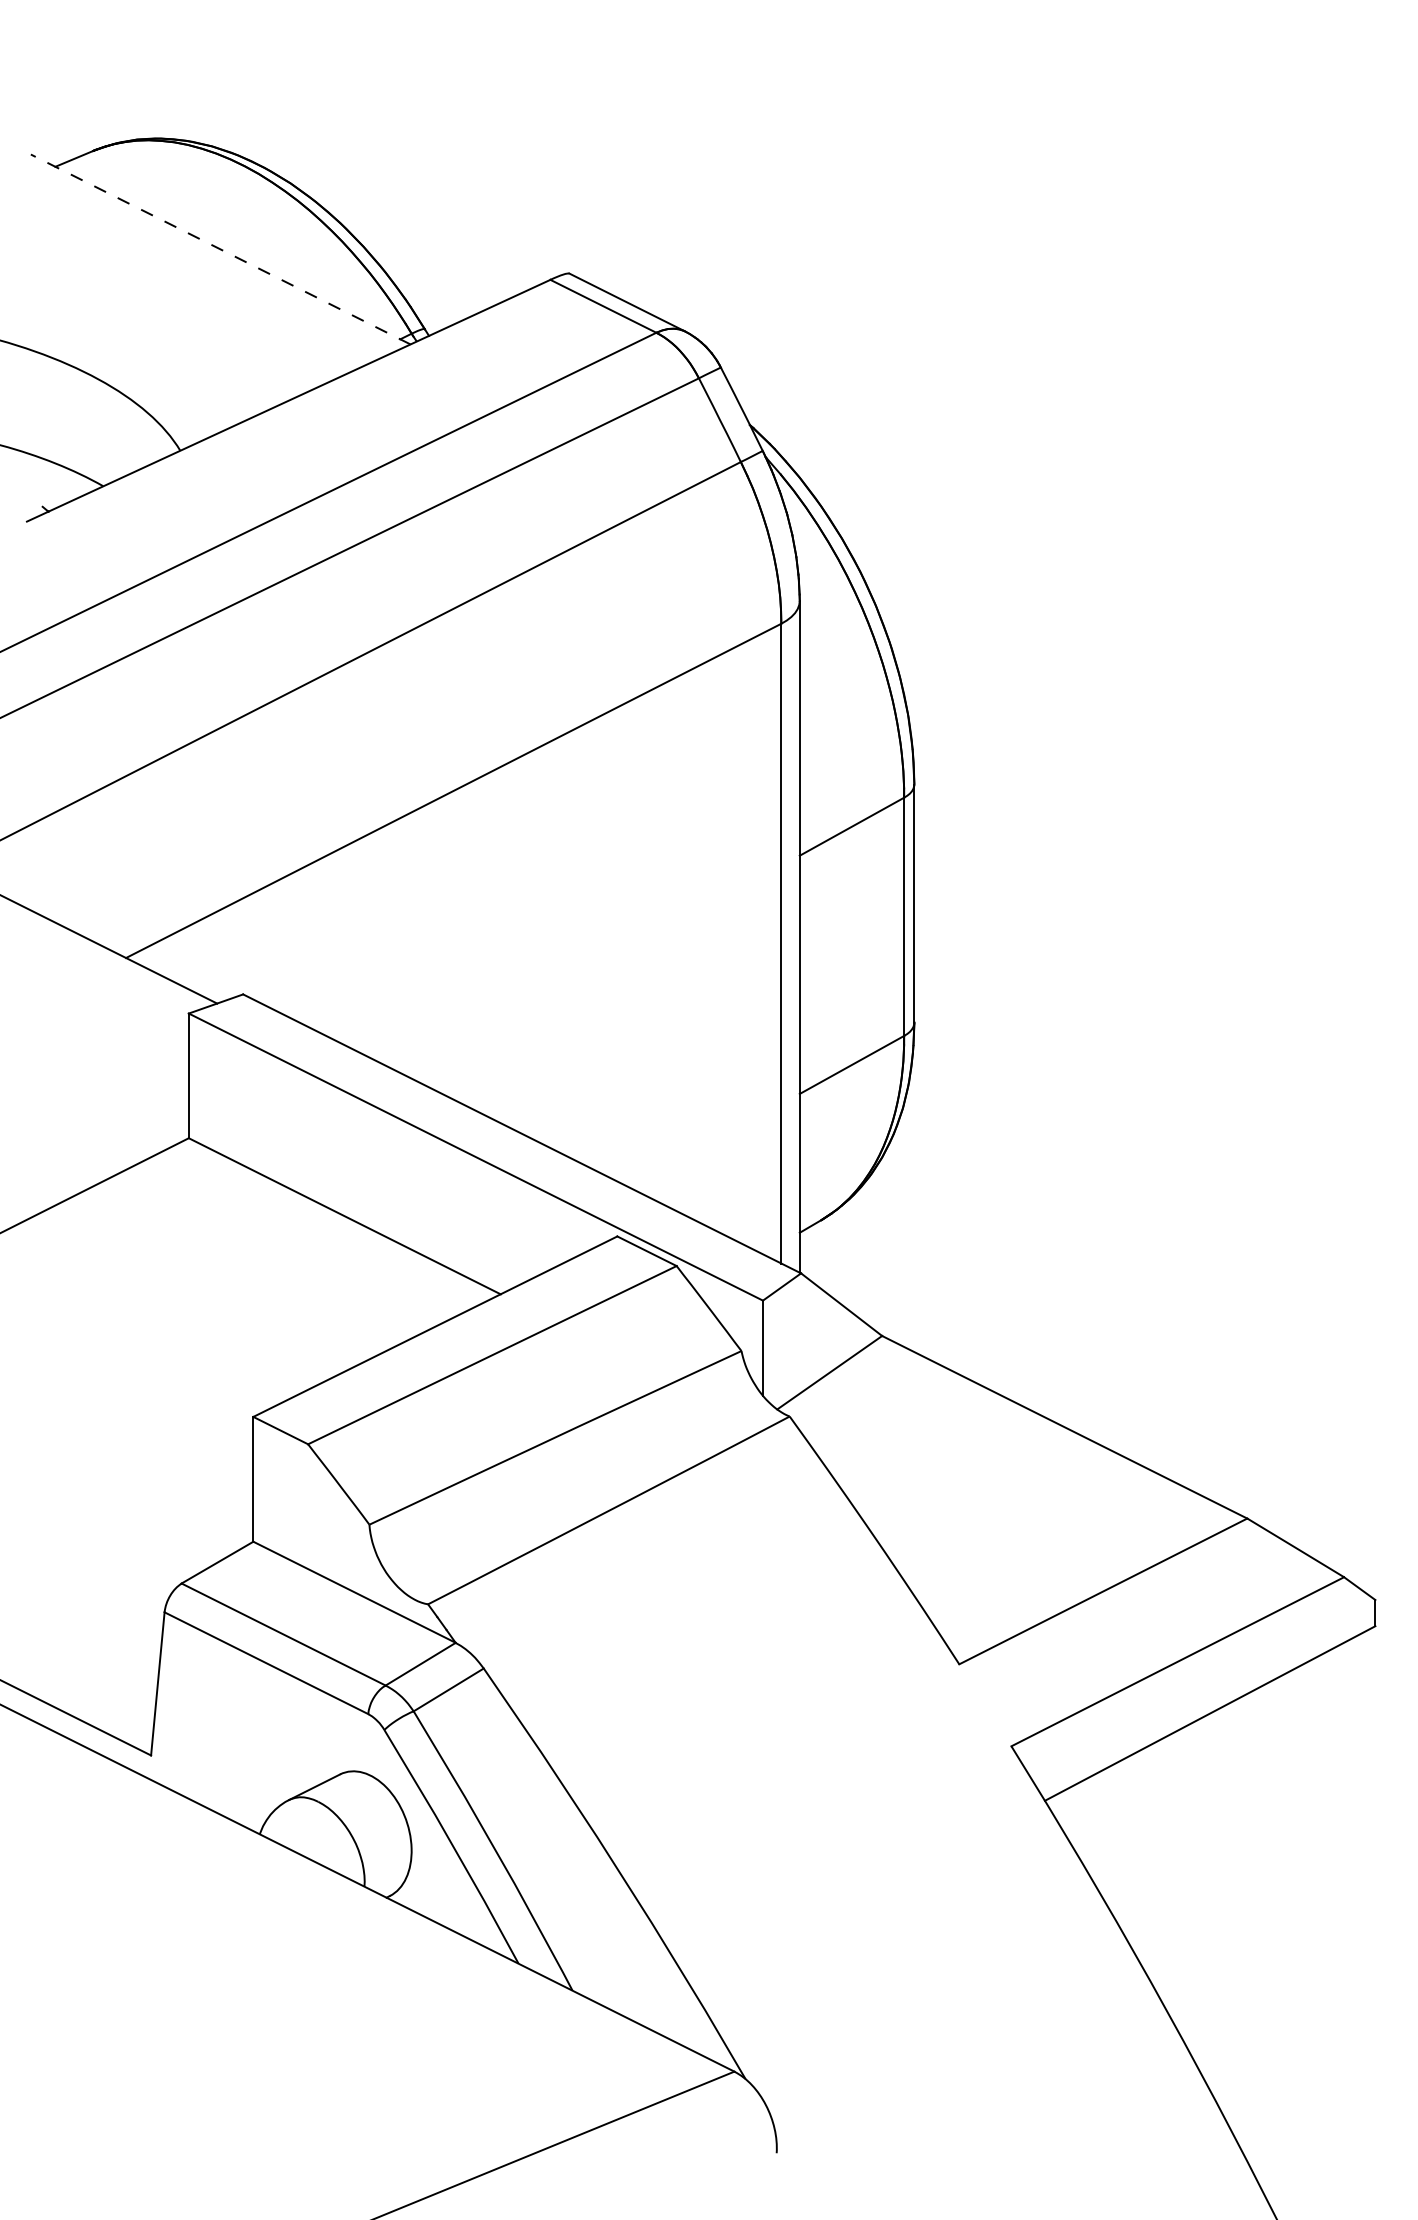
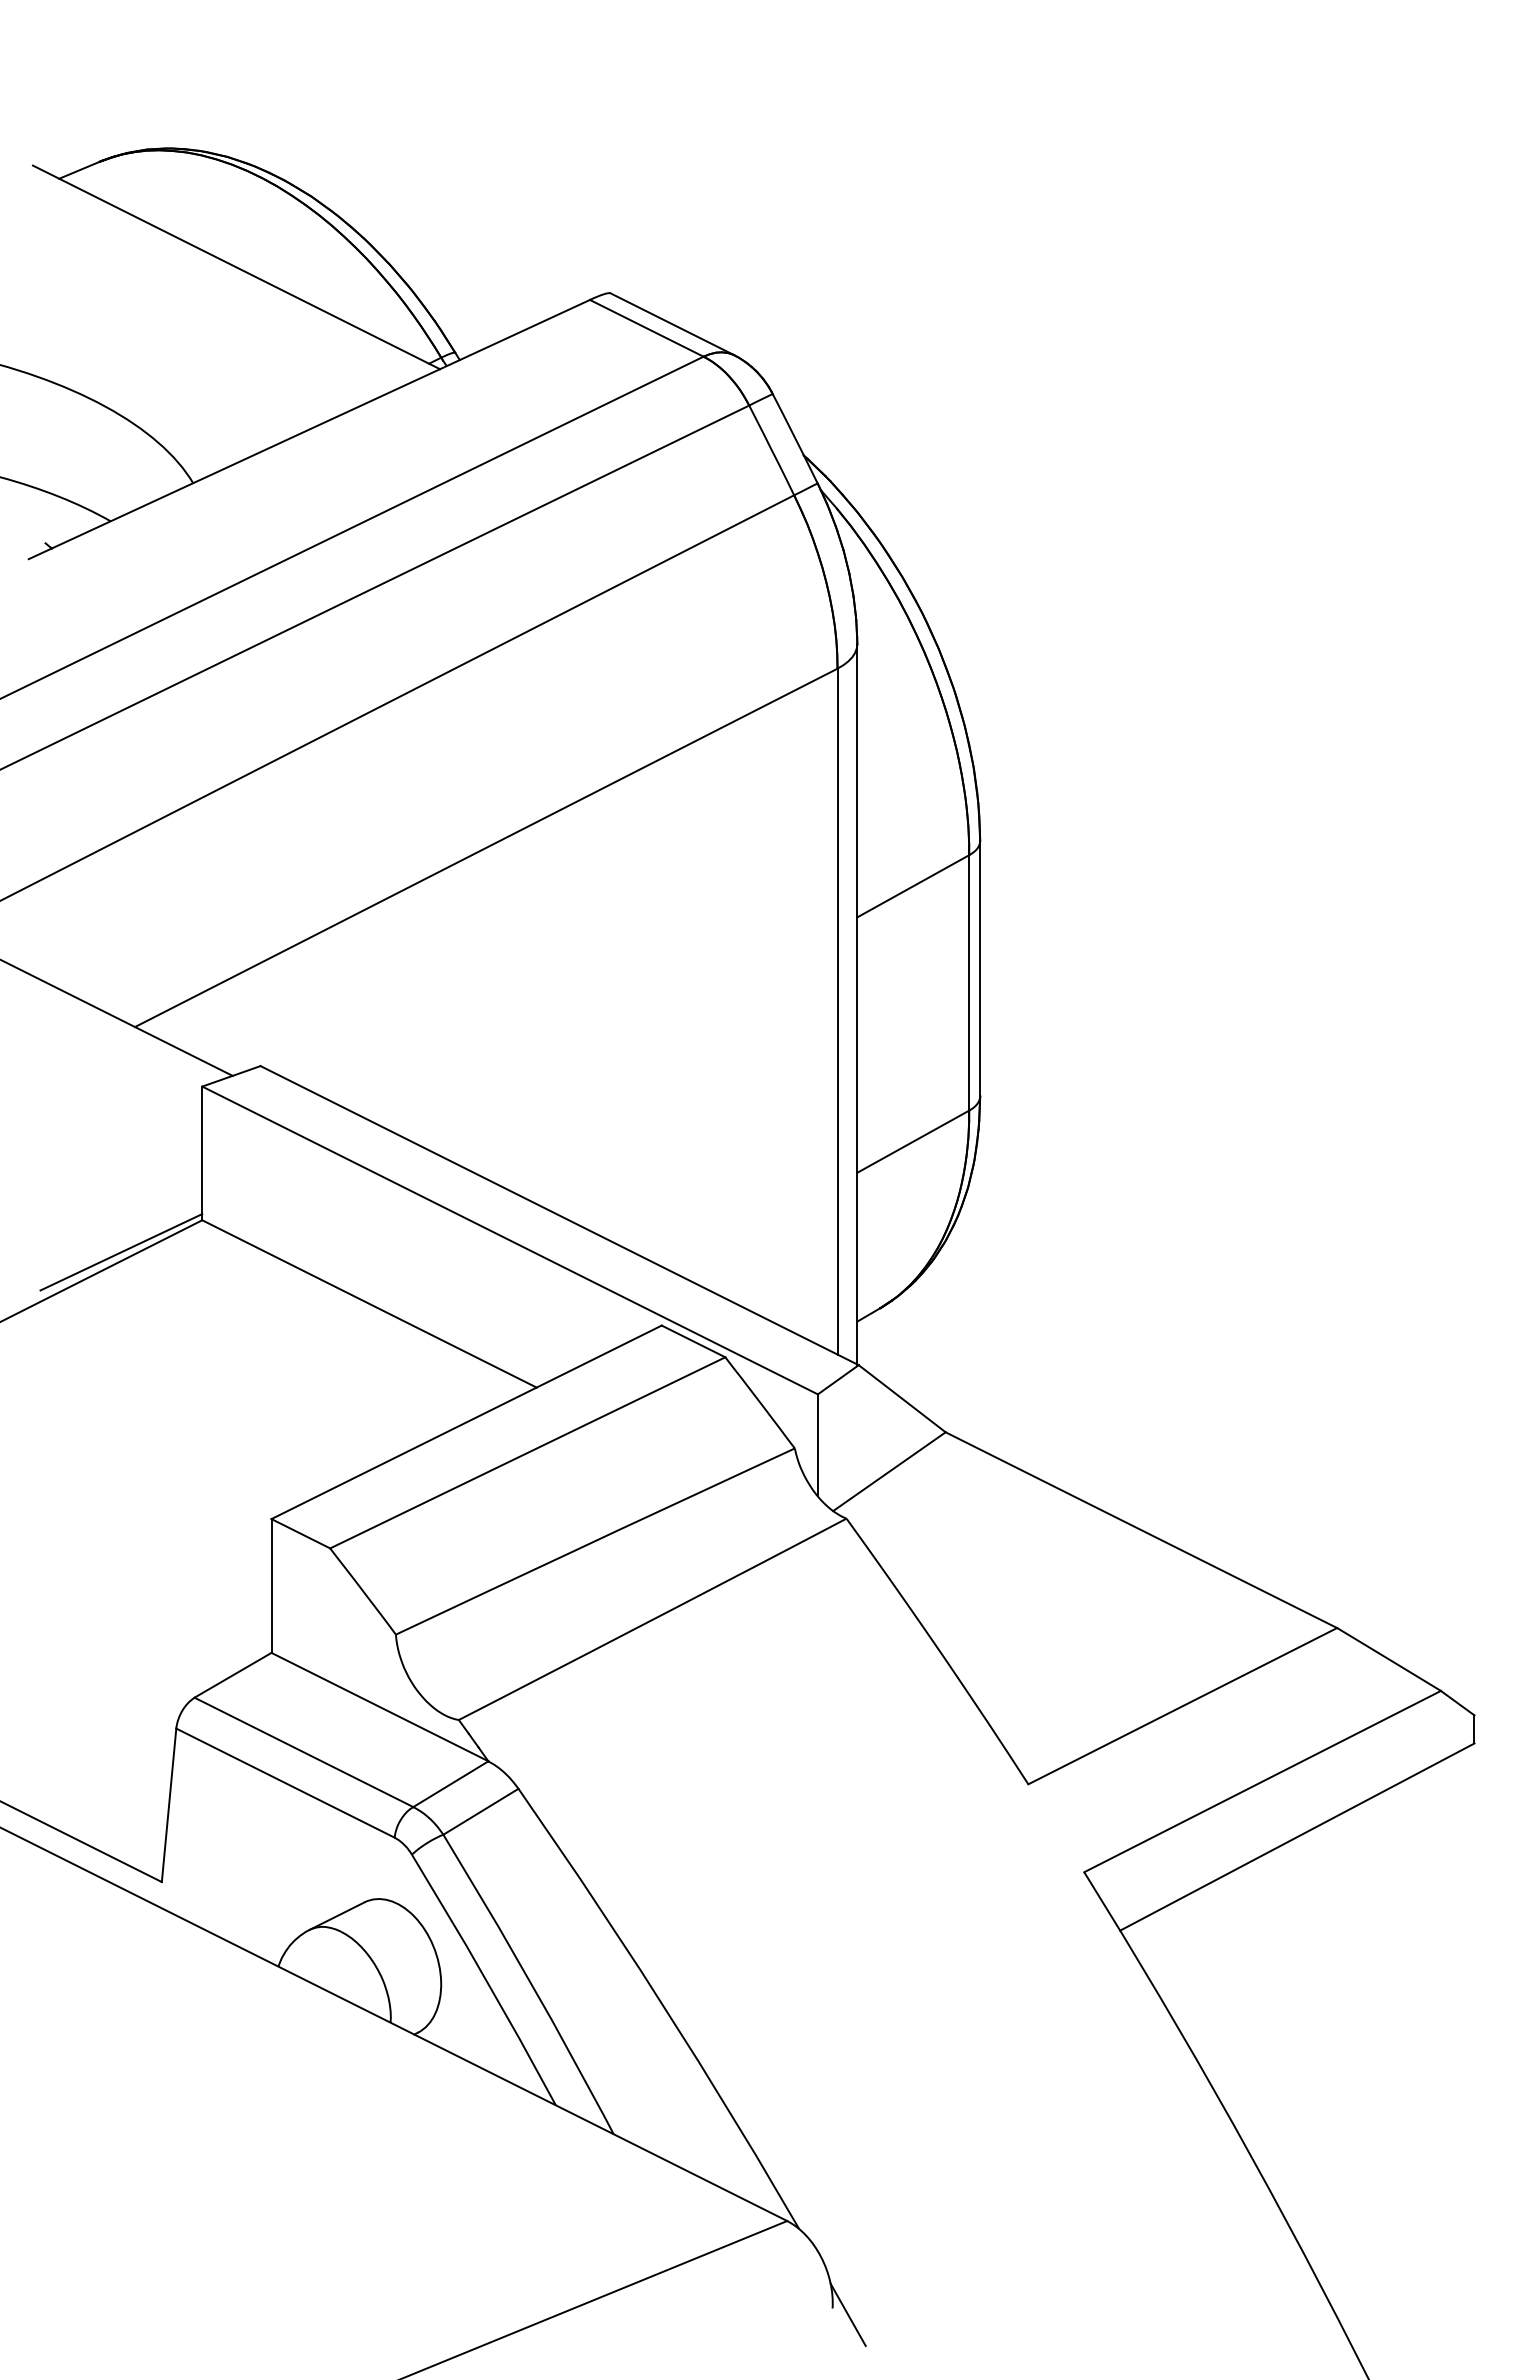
line: (220, 249) -> (236, 267), dashed -> solid
line: (113, 1168) -> (121, 1252), added
line: (790, 2158) -> (847, 2314), added

